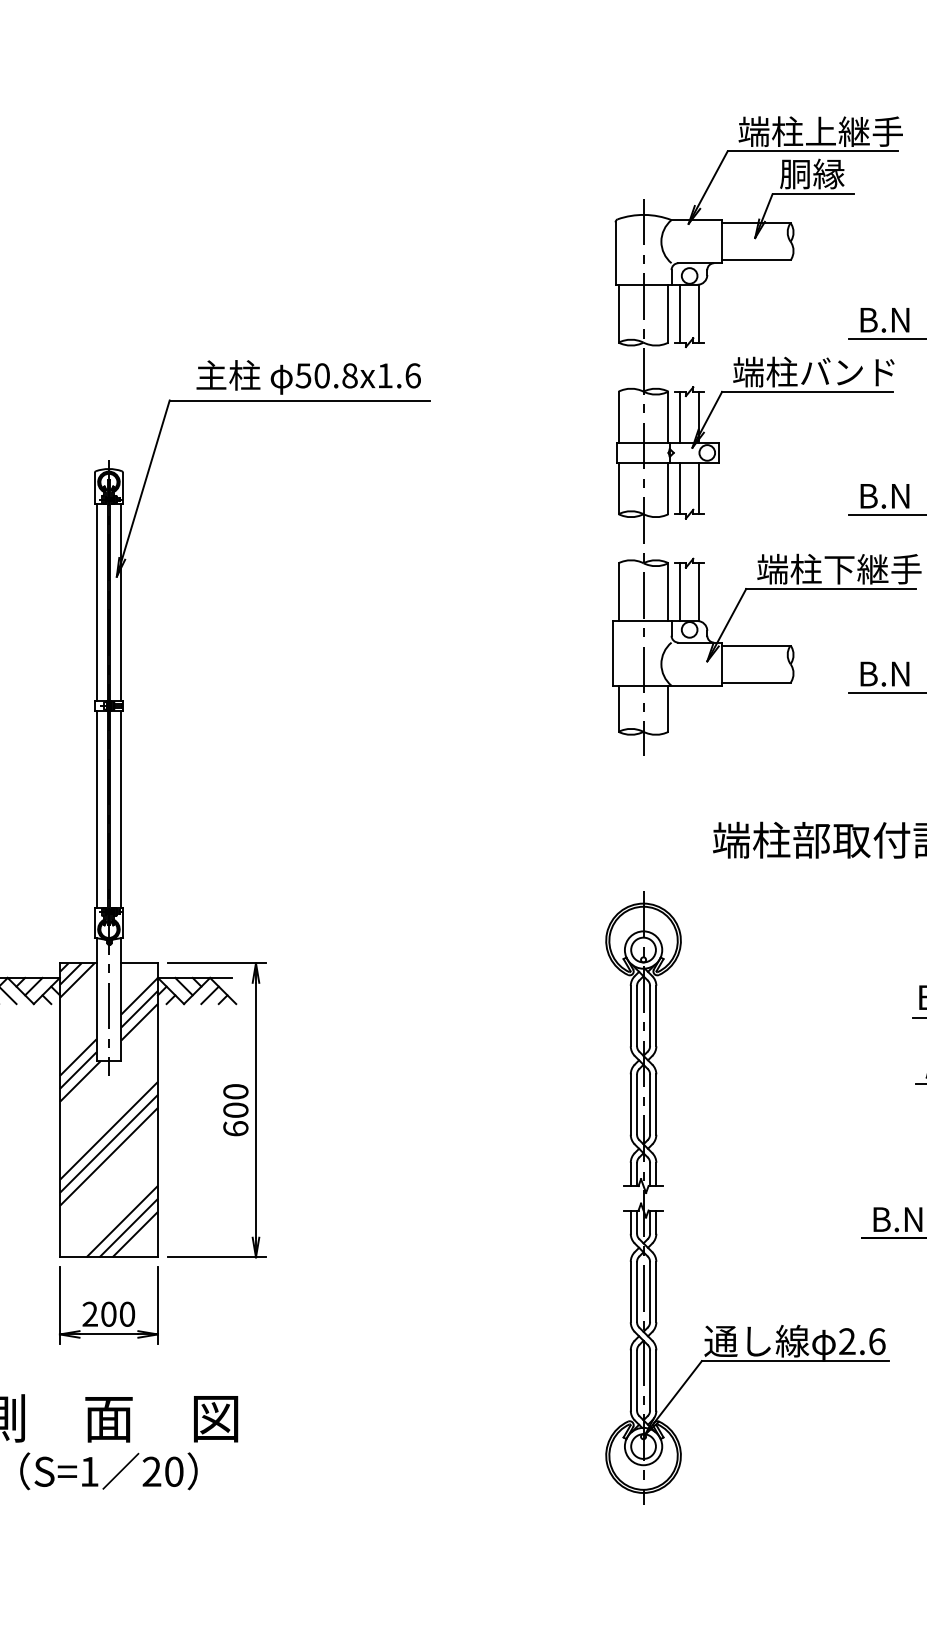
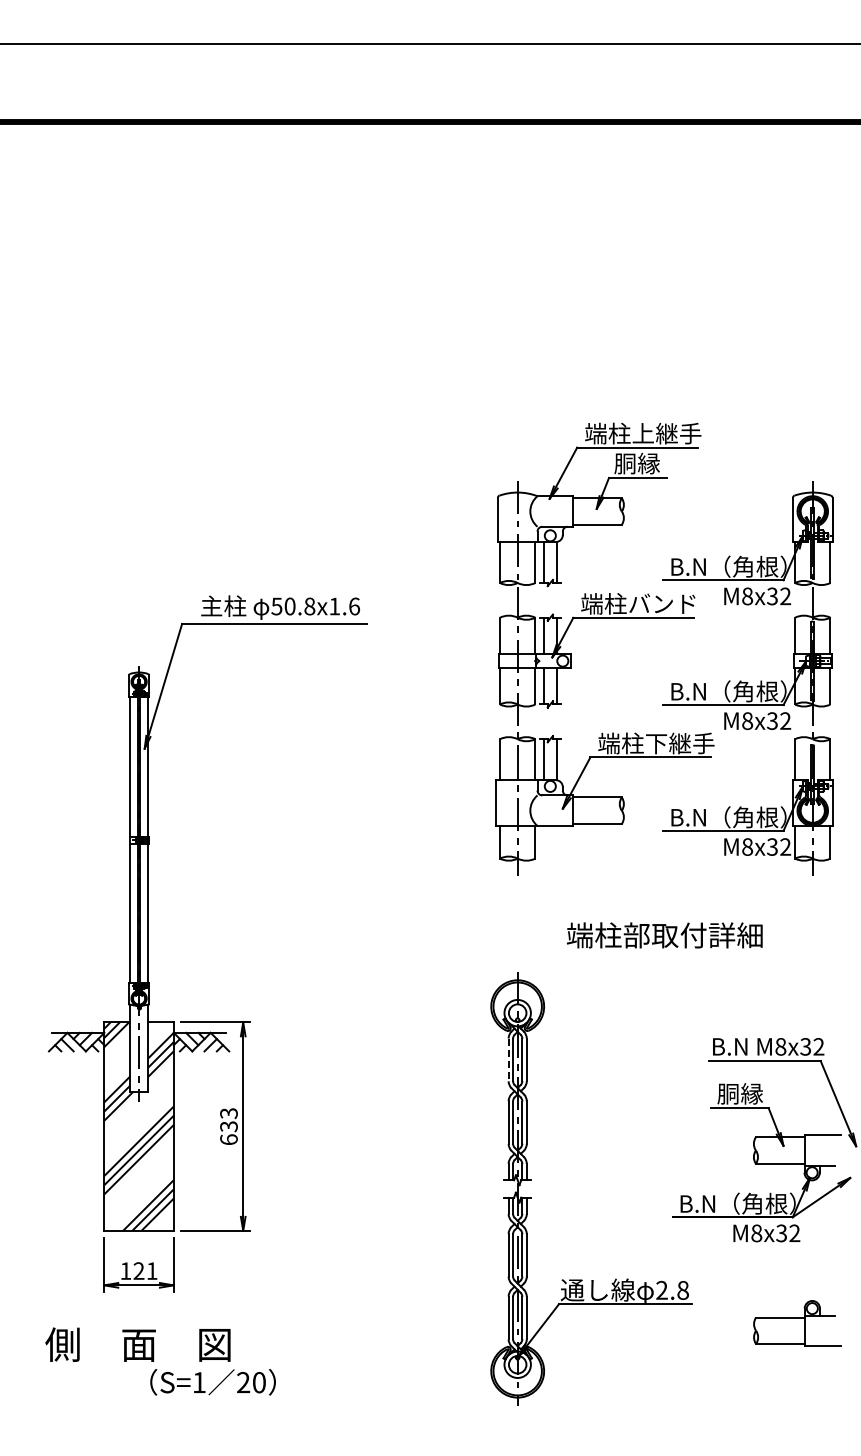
line: (630, 1016) -> (508, 1060), solid -> dashed
text: (235, 1101) -> (228, 1120), 600 -> 633
text: (108, 1313) -> (138, 1270), 200 -> 121
text: (877, 1340) -> (683, 1289), 2.6 -> 2.8
text: (108, 1471) -> (212, 1382), moved

